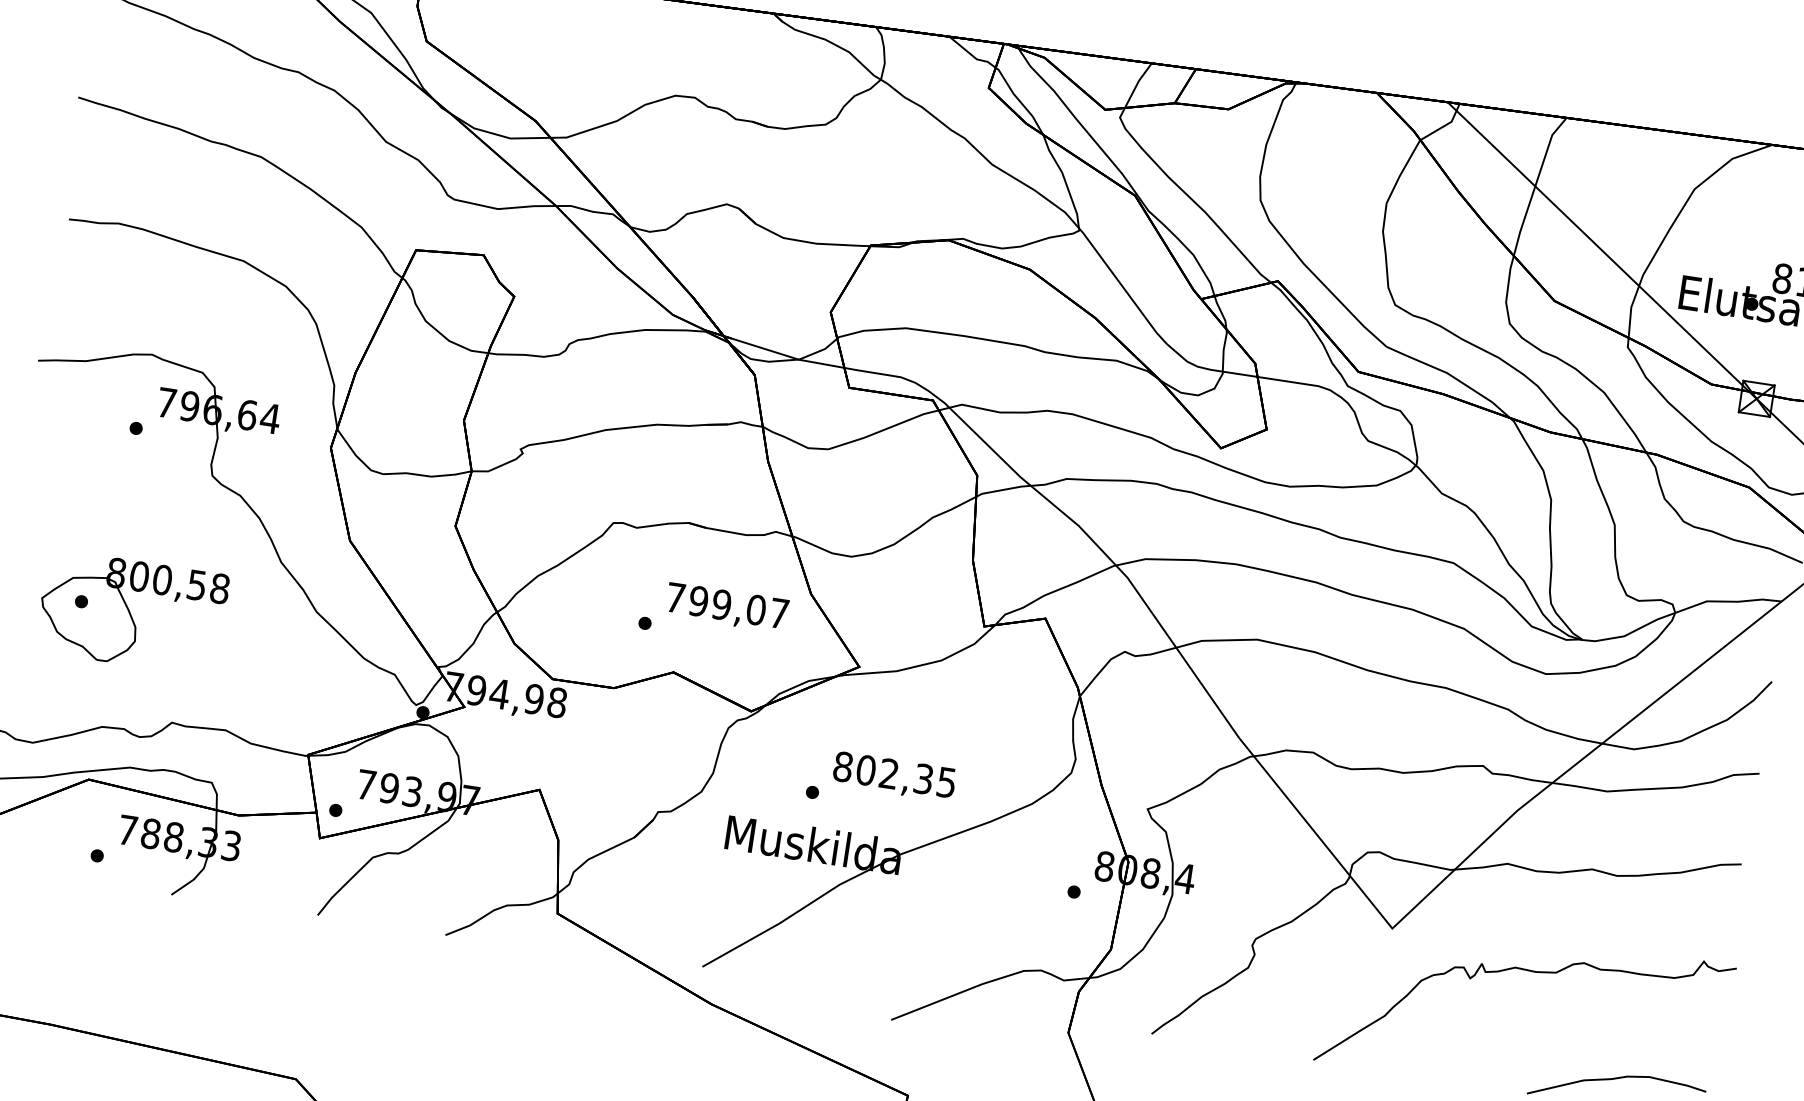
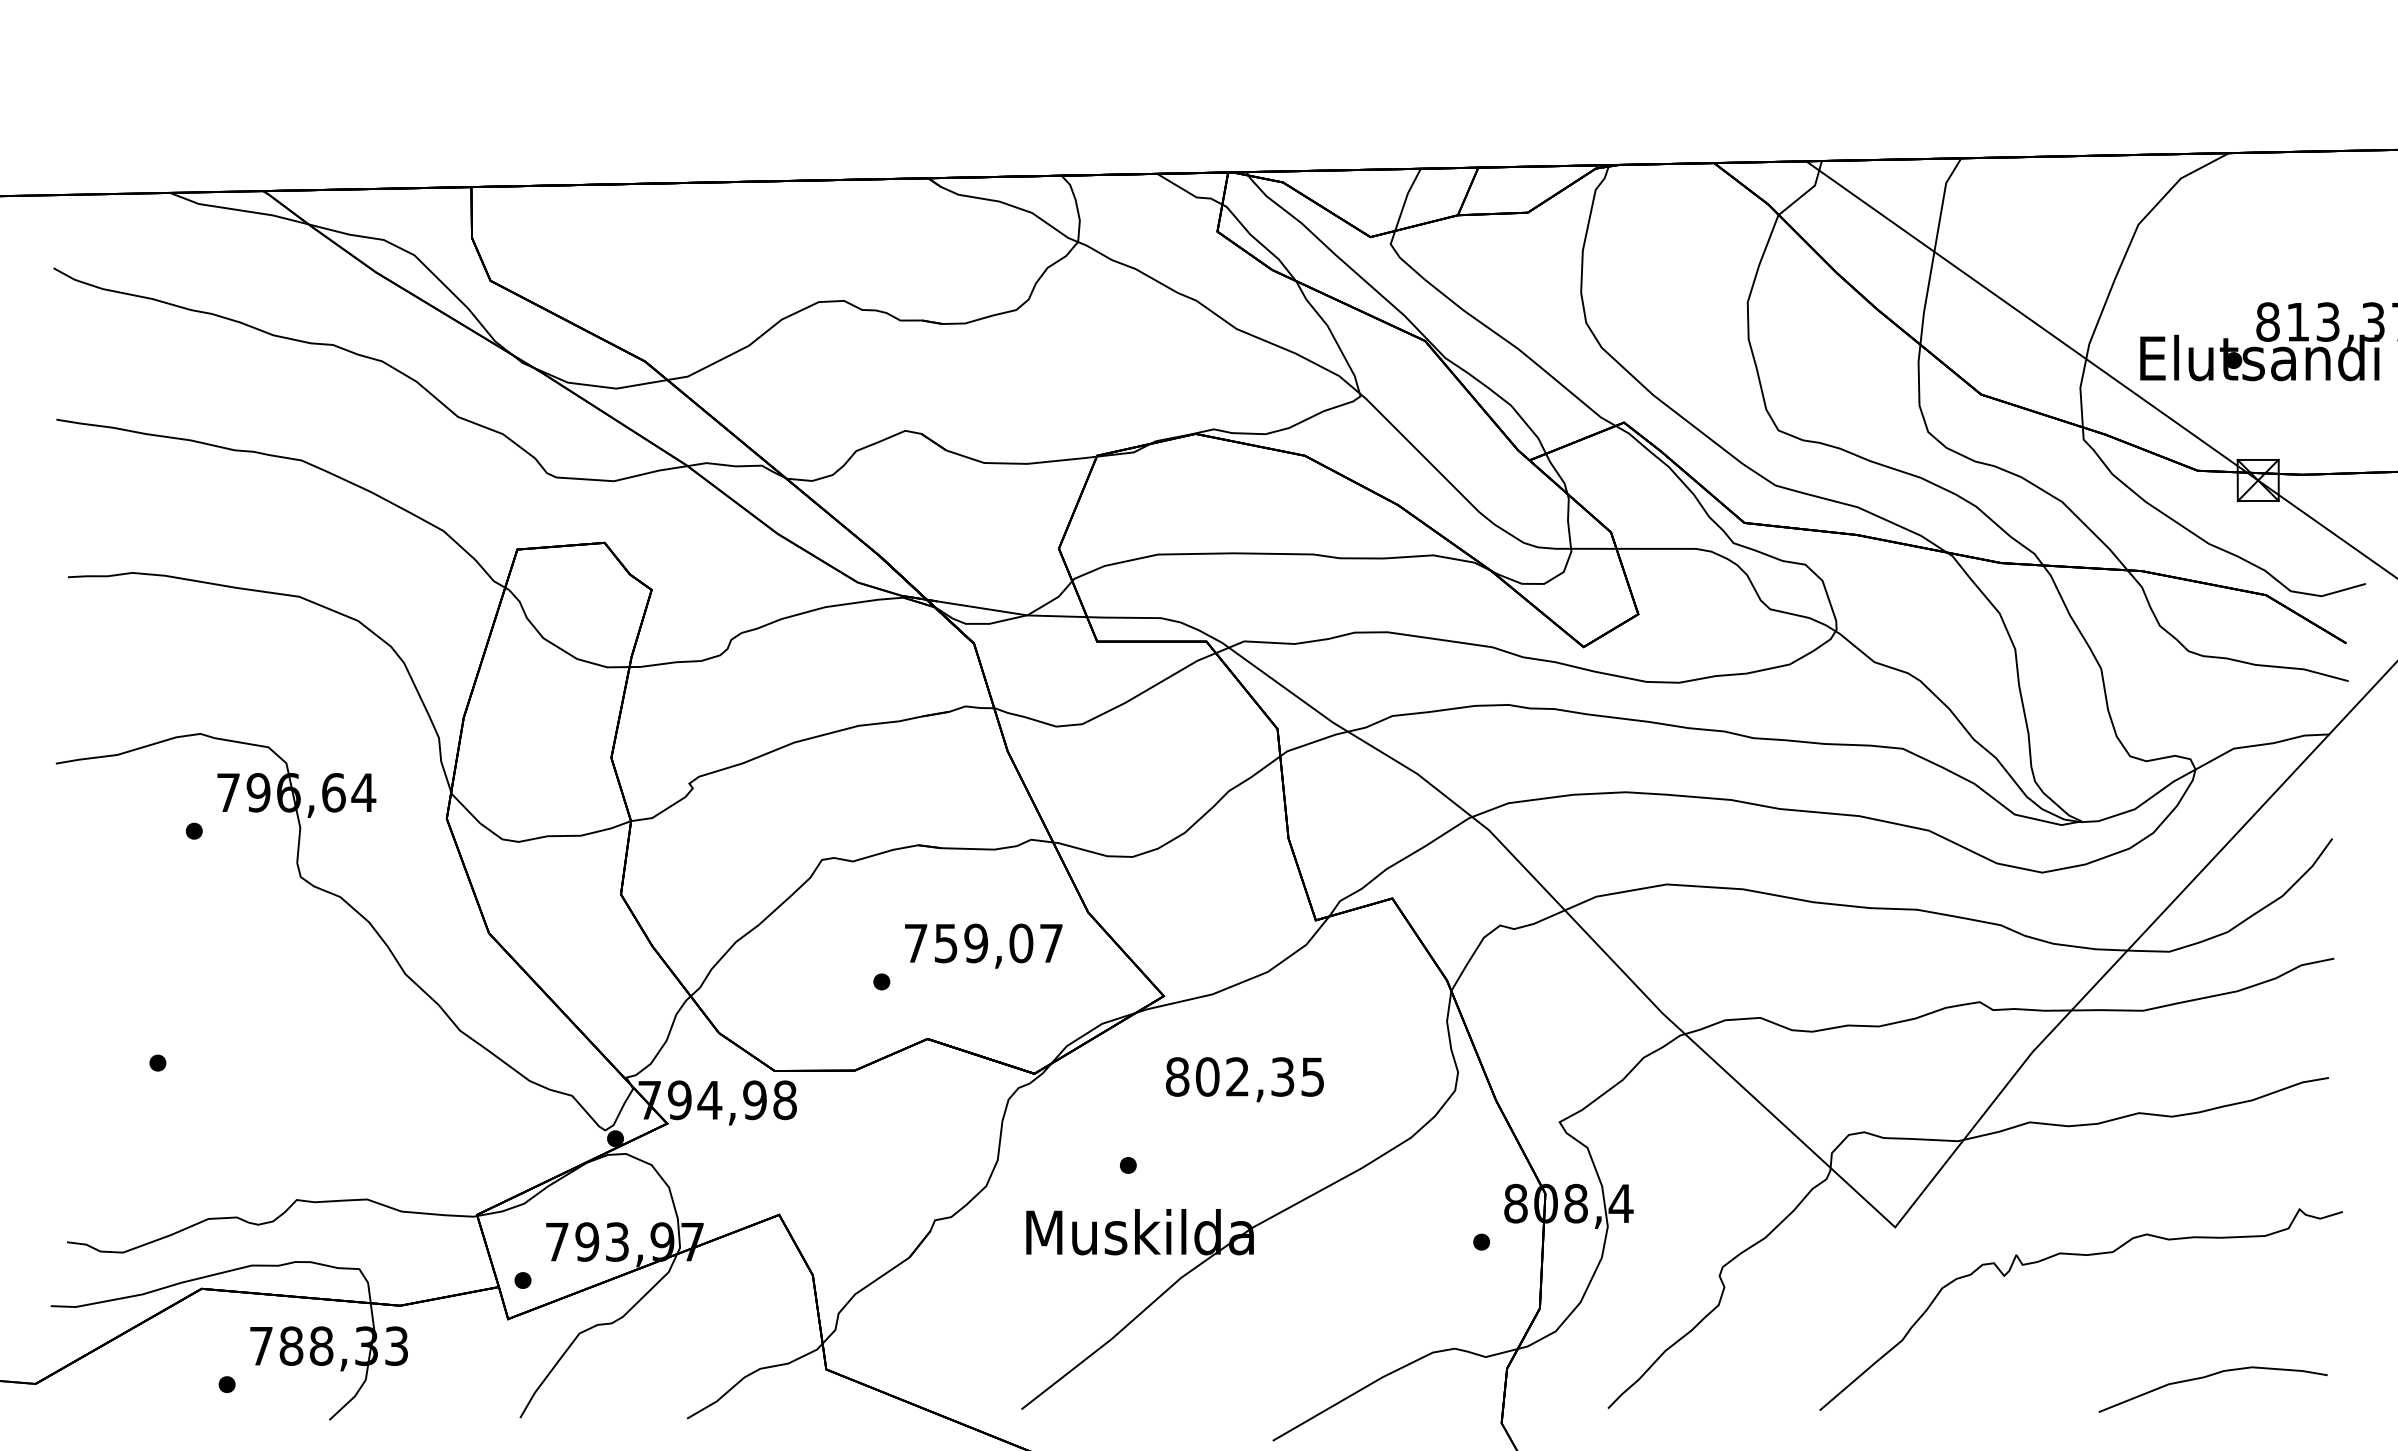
text: (698, 601) -> (945, 943), 799,07 -> 759,07
part: (132, 612) -> (225, 1067), removed
text: (894, 776) -> (1244, 1079), moved

